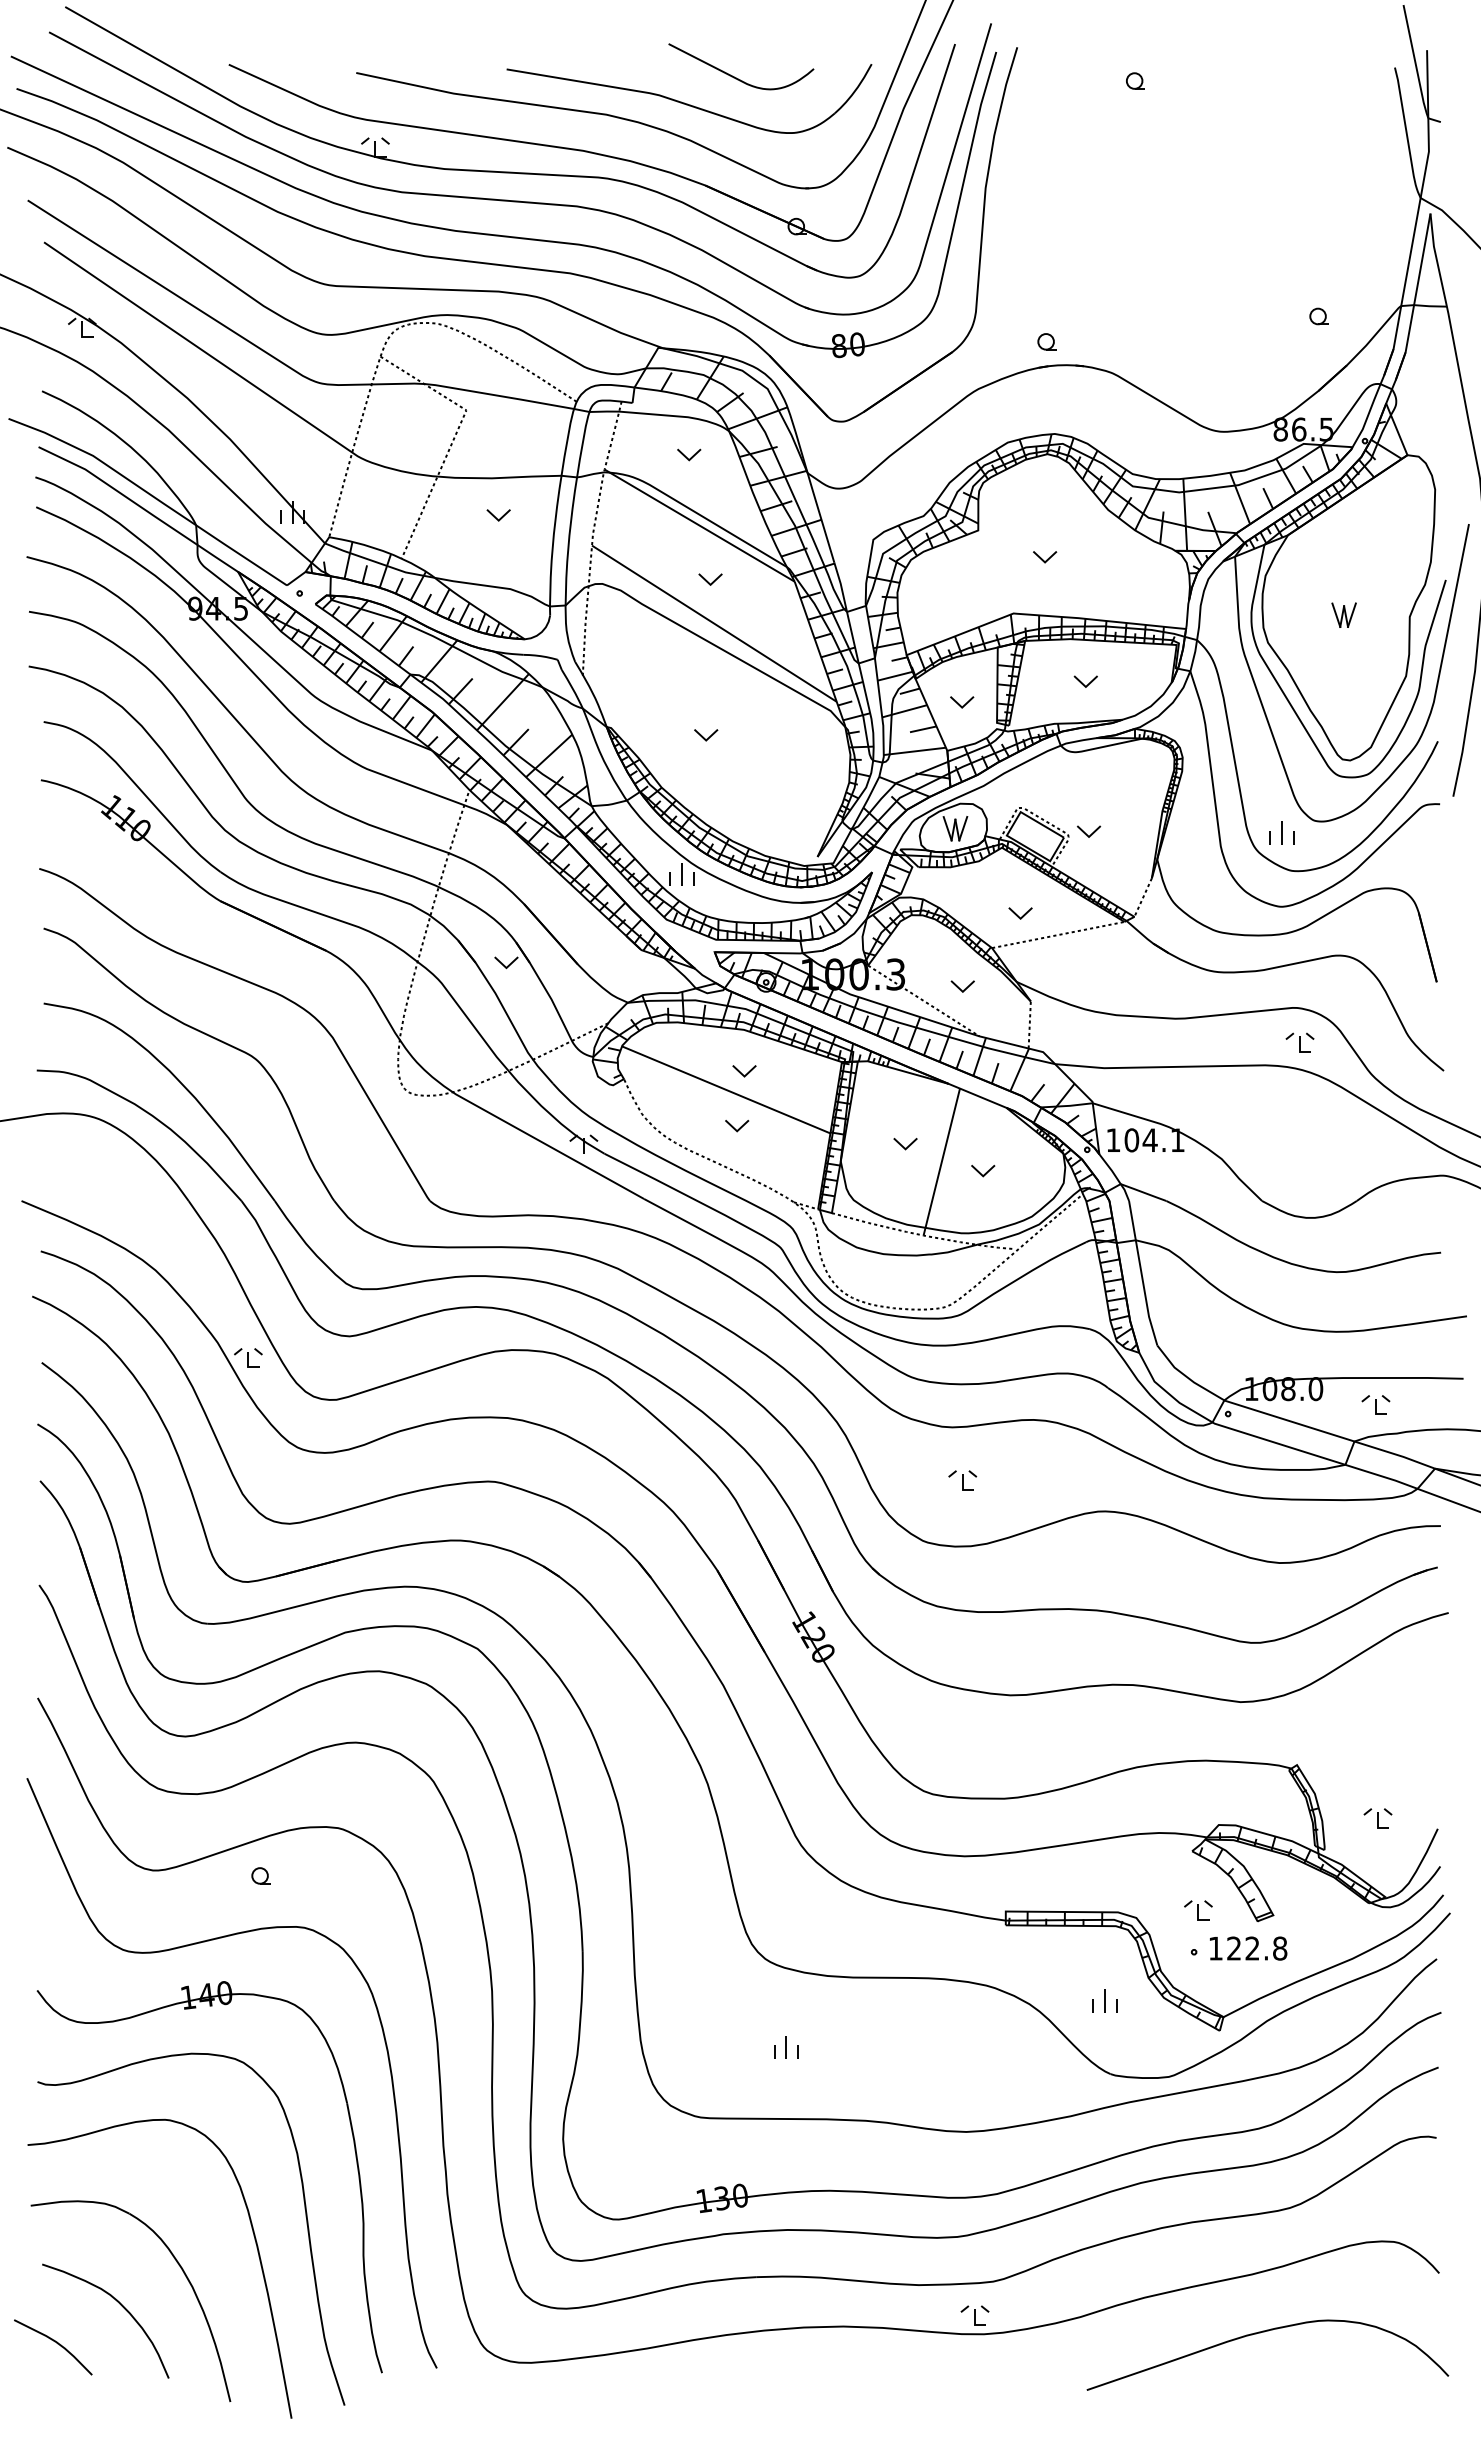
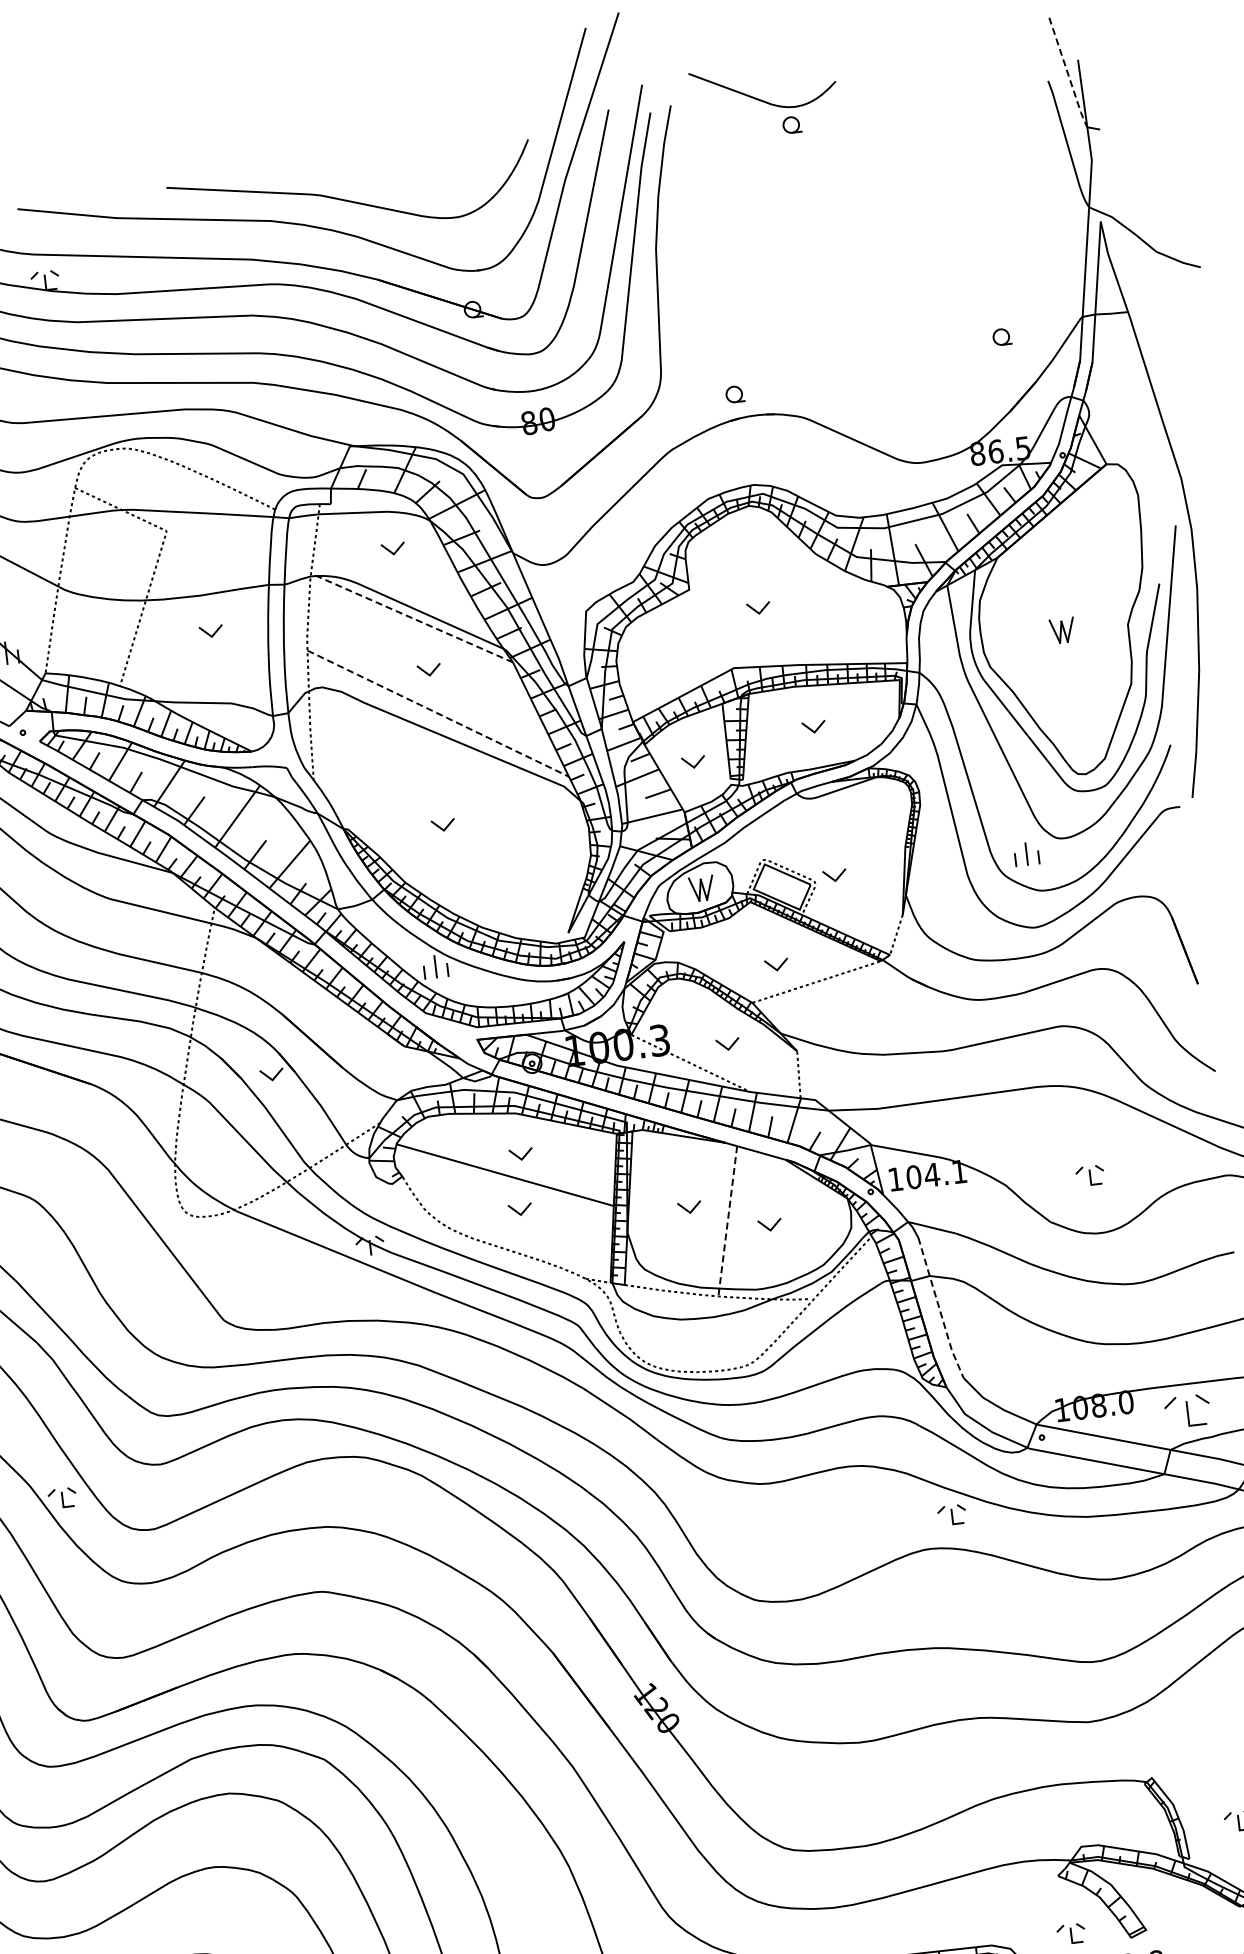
line: (1415, 63) -> (1068, 74), solid -> dashed
curve: (736, 77) -> (759, 99), moved
line: (698, 524) -> (410, 617), solid -> dashed
line: (714, 623) -> (438, 713), solid -> dashed
part: (1299, 1042) -> (1089, 1175), moved
line: (941, 1162) -> (727, 1221), solid -> dashed
line: (1141, 1273) -> (939, 1308), solid -> dashed
part: (1375, 1404) -> (1187, 1410), size x1.6
part: (962, 1480) -> (951, 1515), moved

